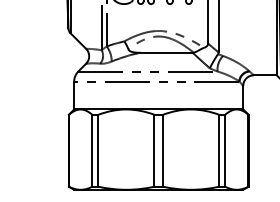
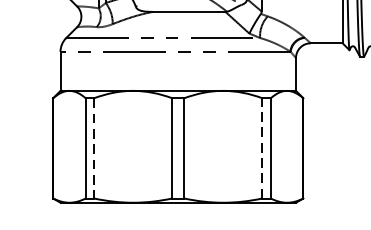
line: (98, 150) -> (94, 148), solid -> dashed
line: (219, 150) -> (262, 148), solid -> dashed

